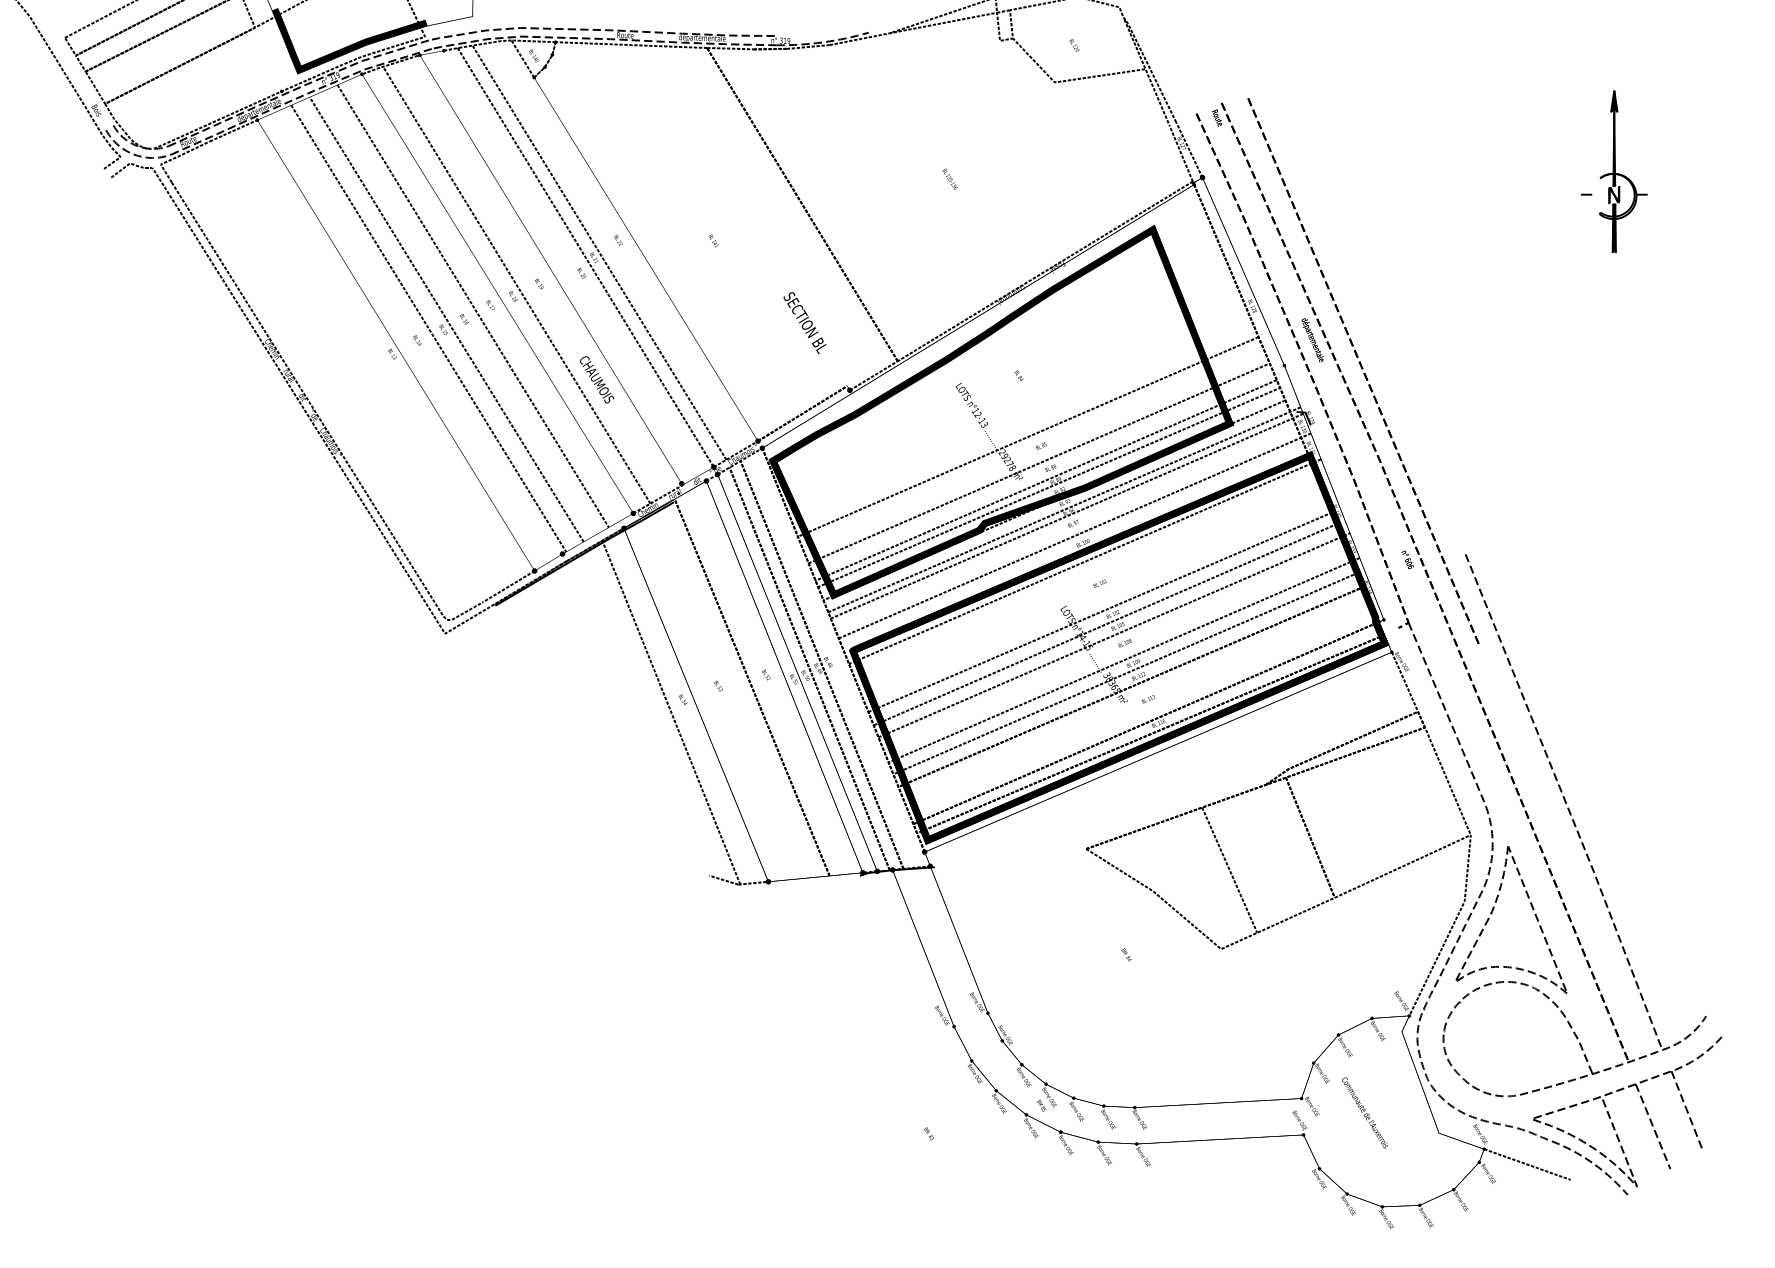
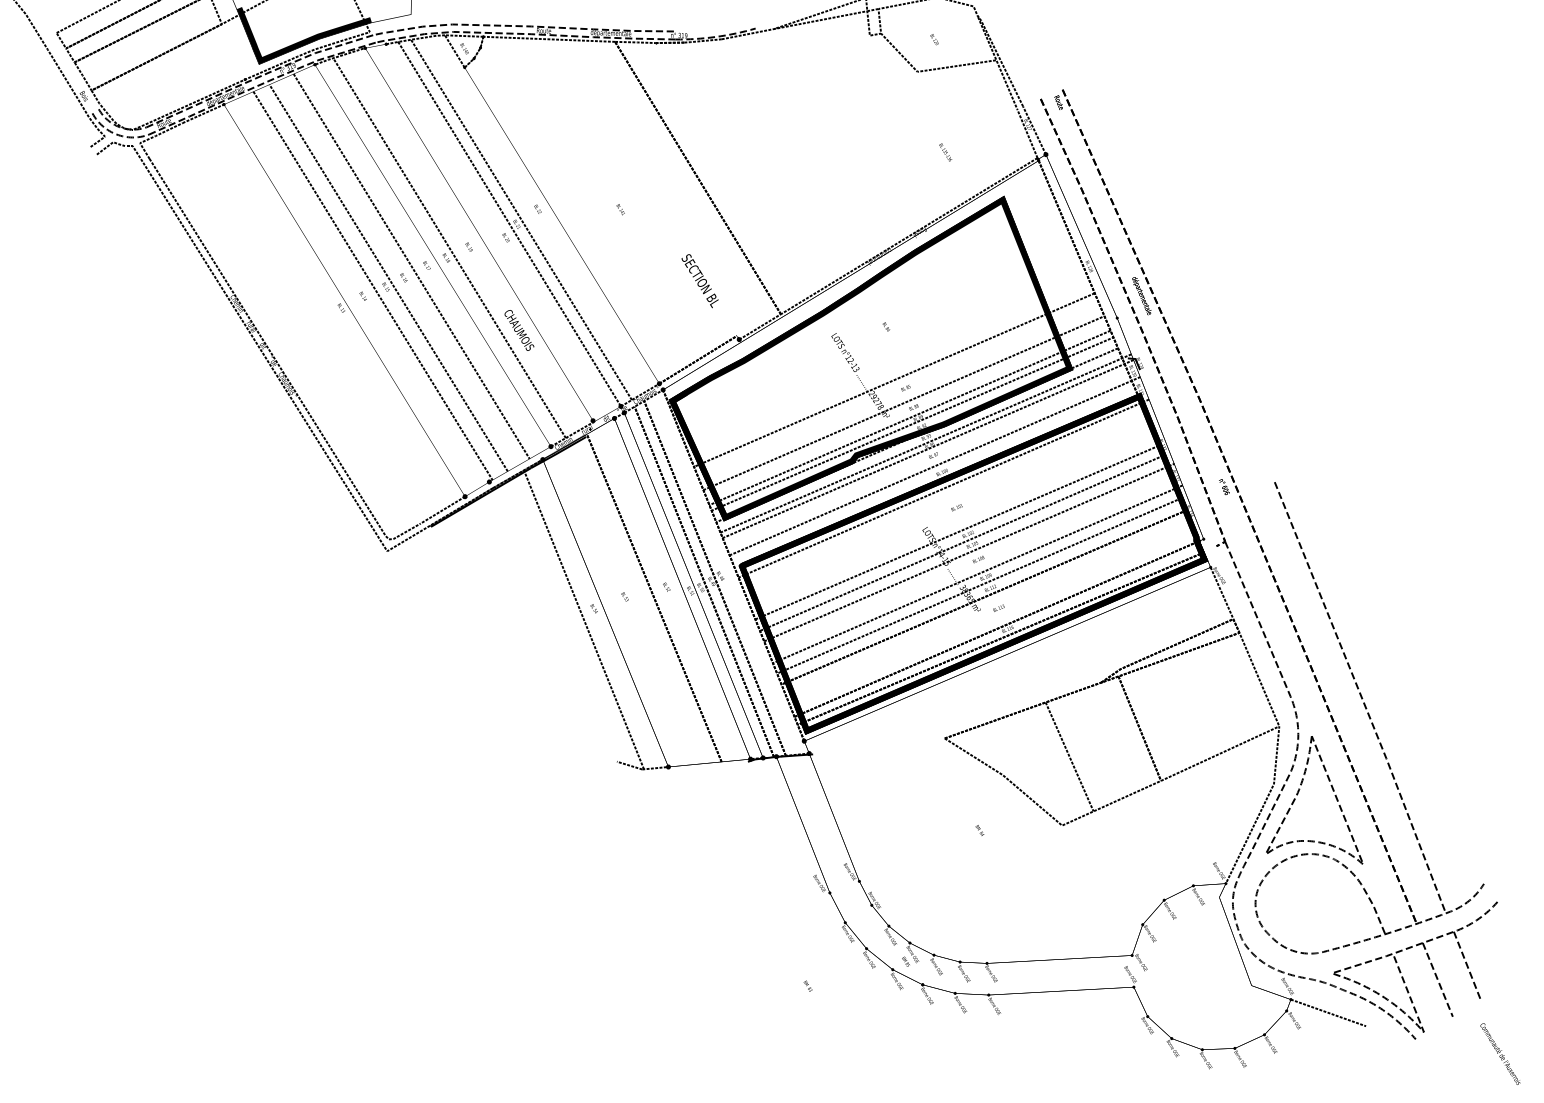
part: (1614, 171) -> (1404, 149), removed
text: (949, 178) -> (945, 151), moved
part: (1363, 371) -> (1185, 323), removed
text: (1364, 1112) -> (1499, 1053), moved

